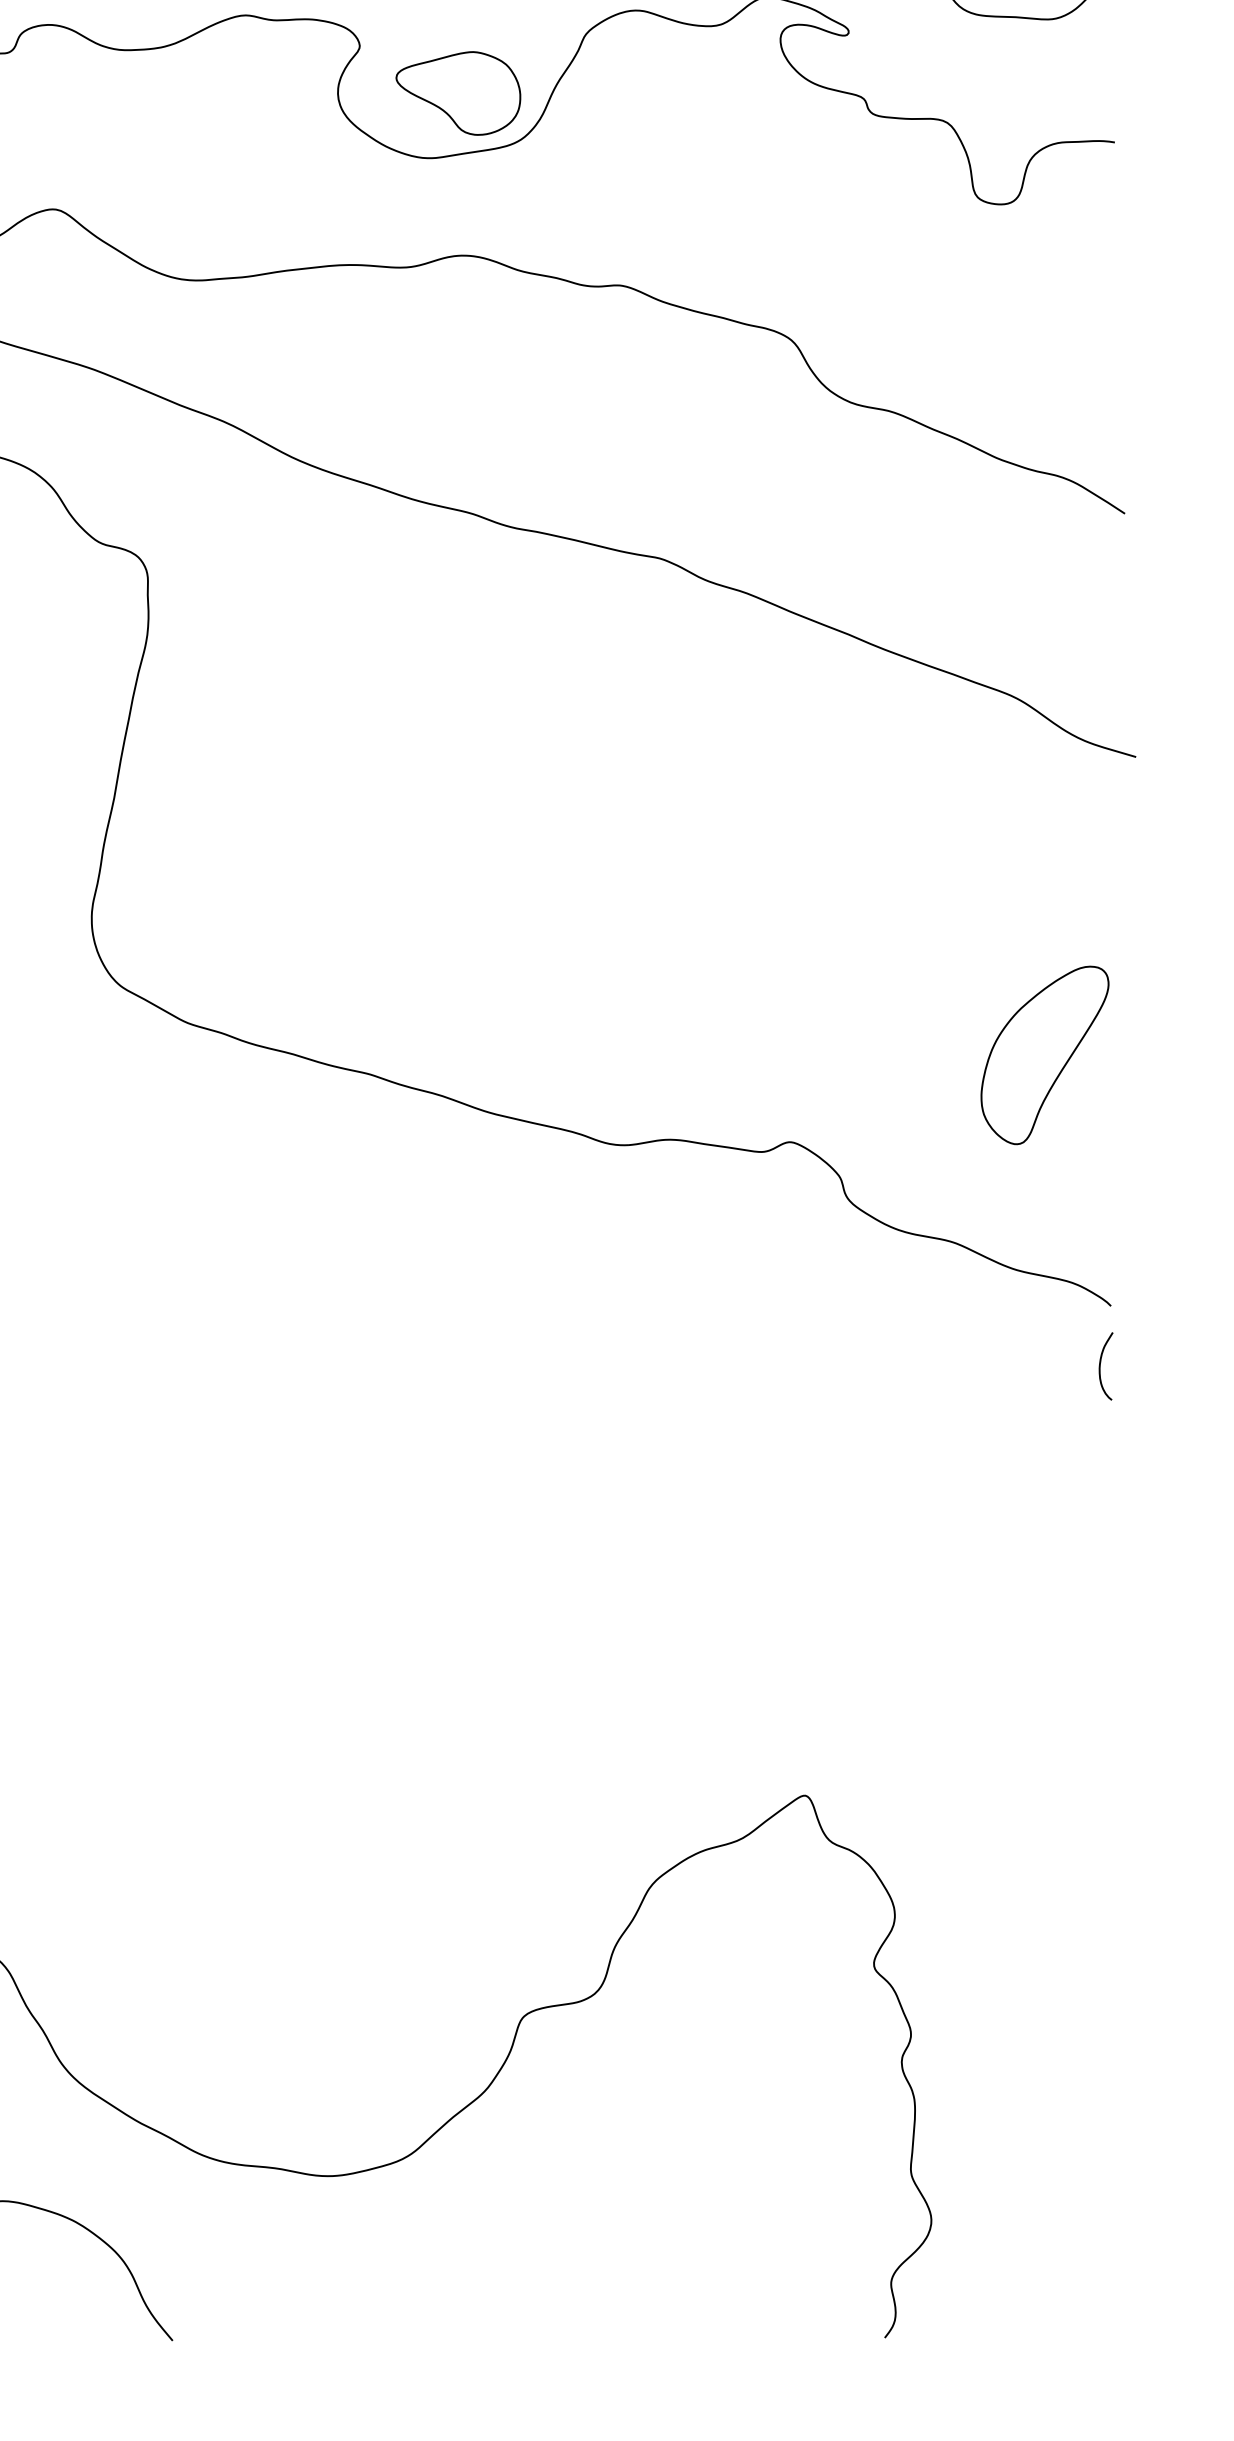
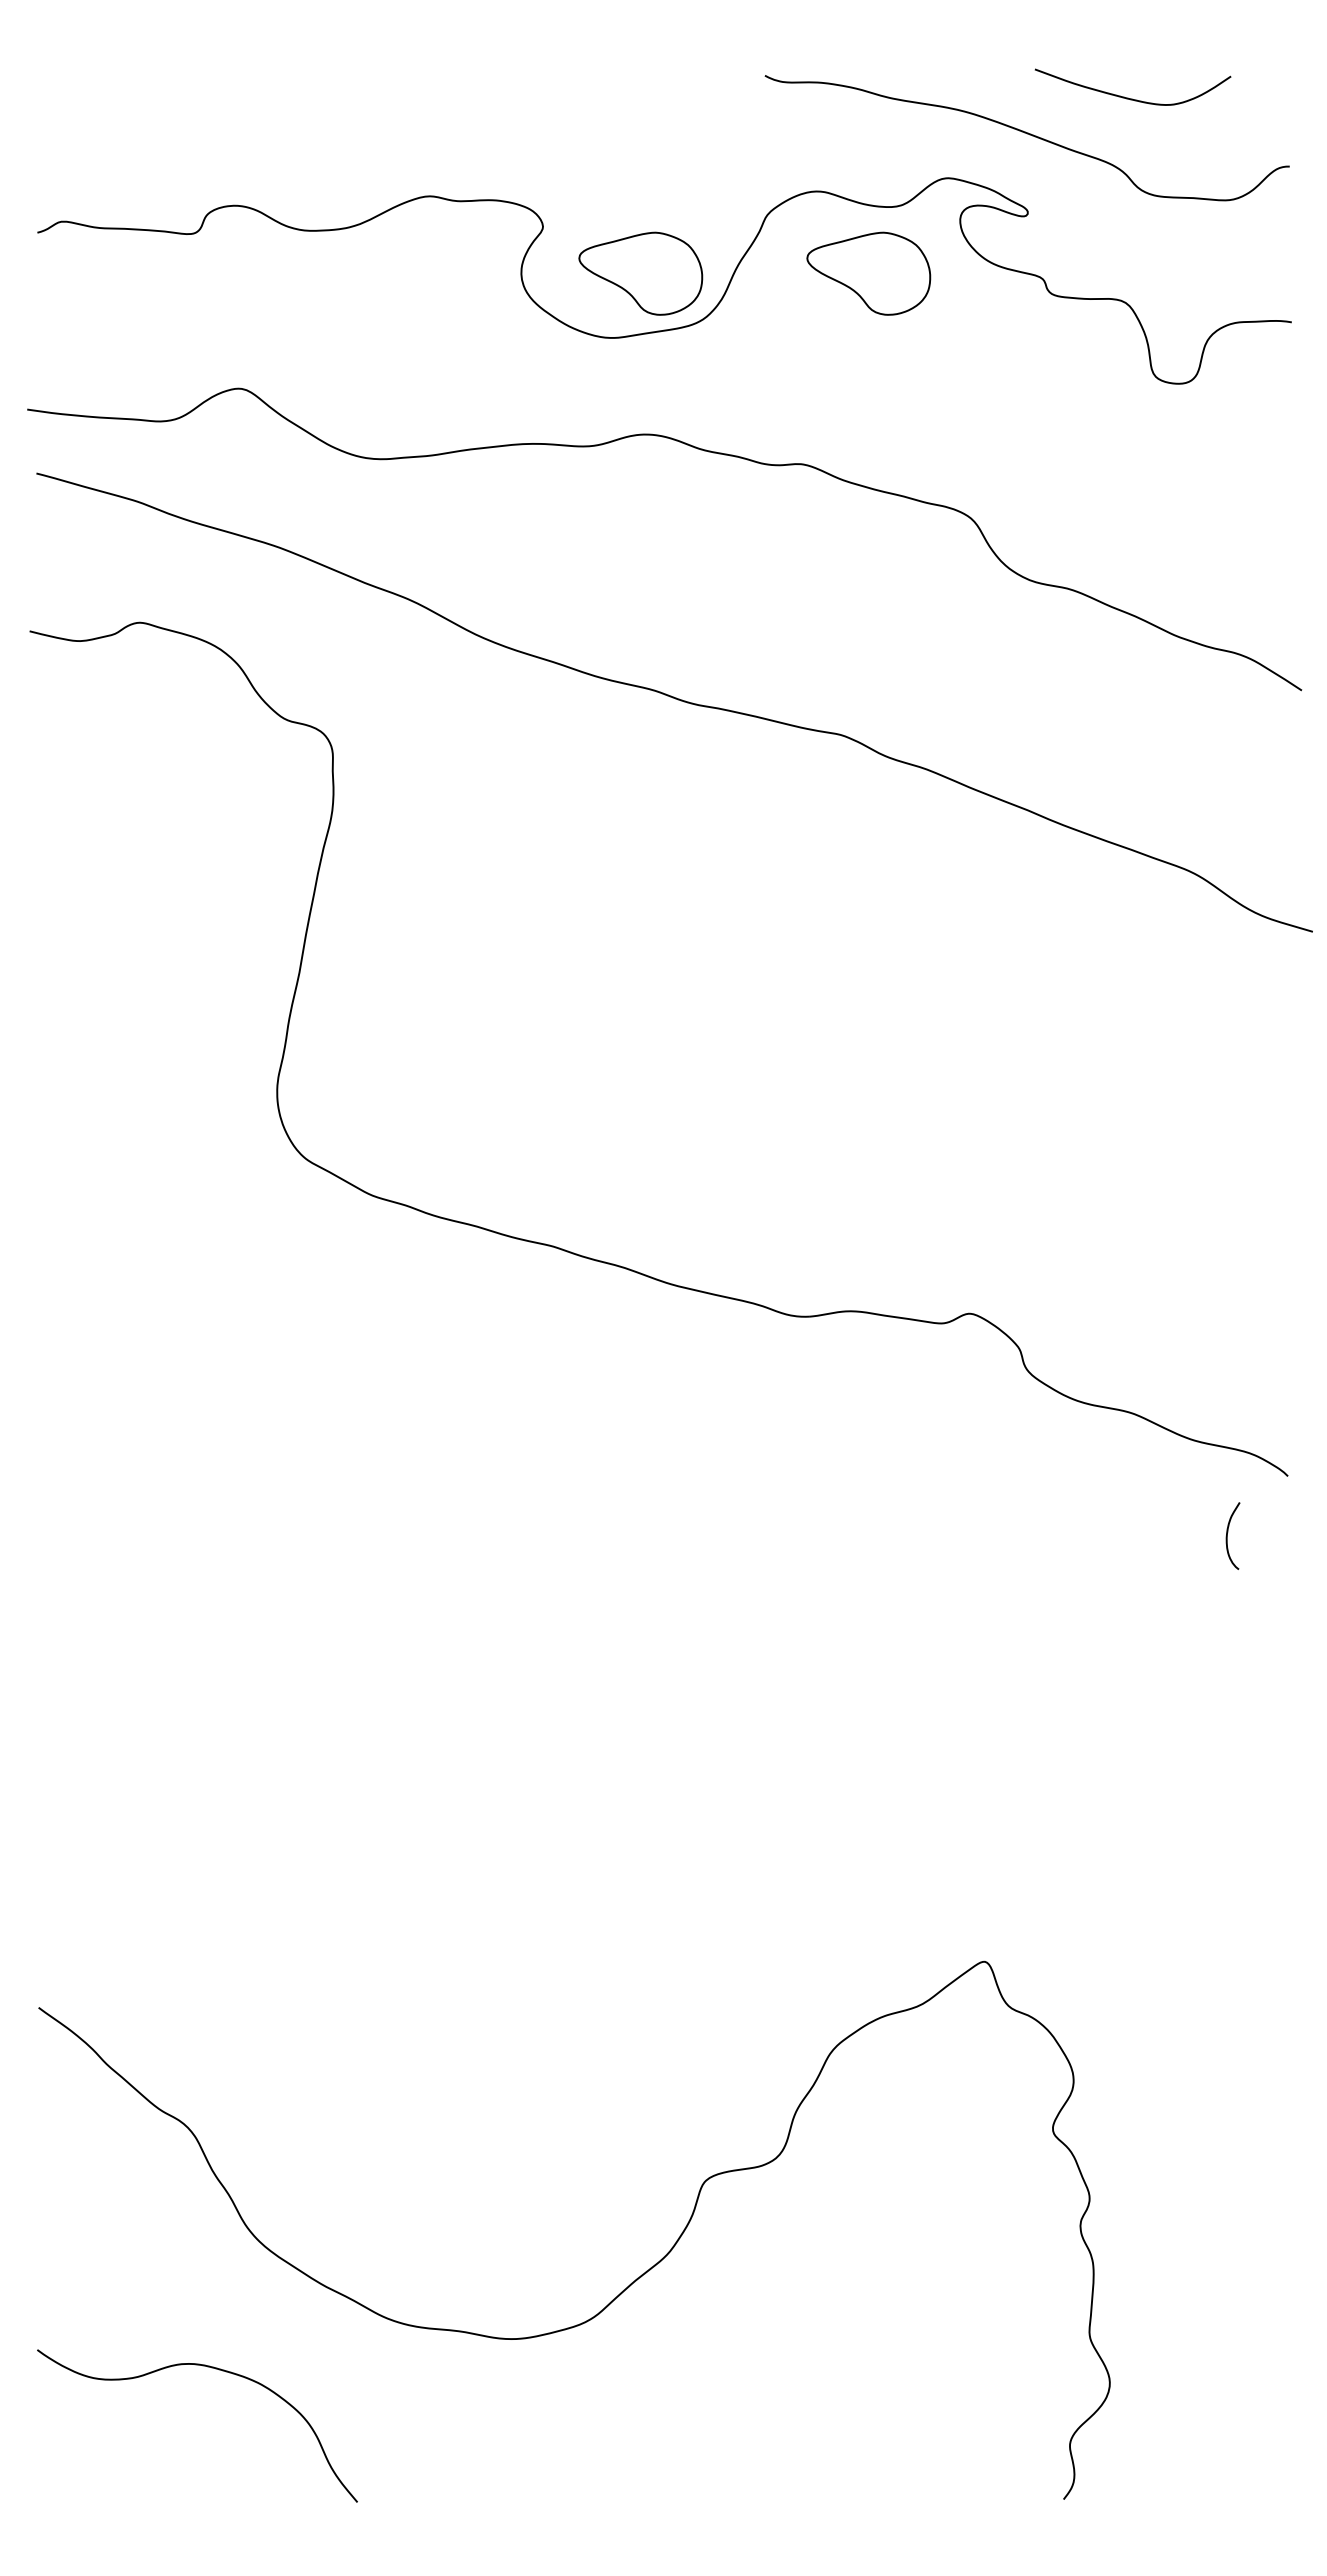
part: (688, 93) -> (868, 273), added
part: (1044, 1055) -> (1222, 1227), removed
curve: (1101, 1362) -> (1228, 1532), moved

